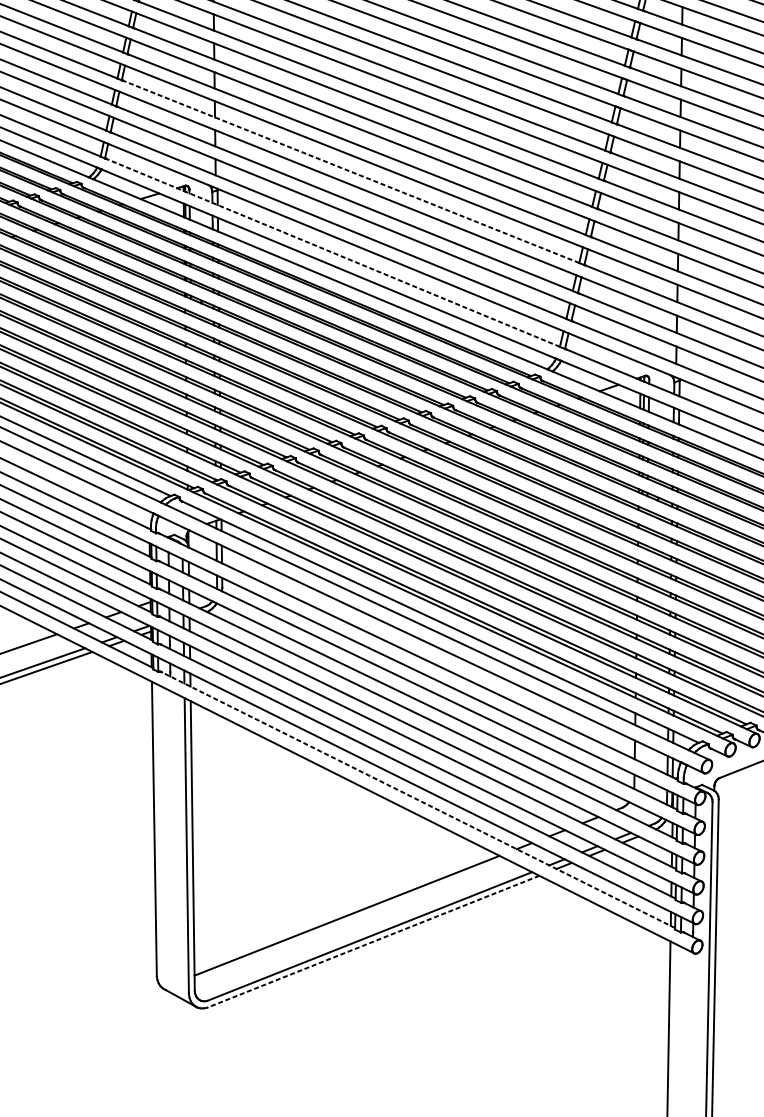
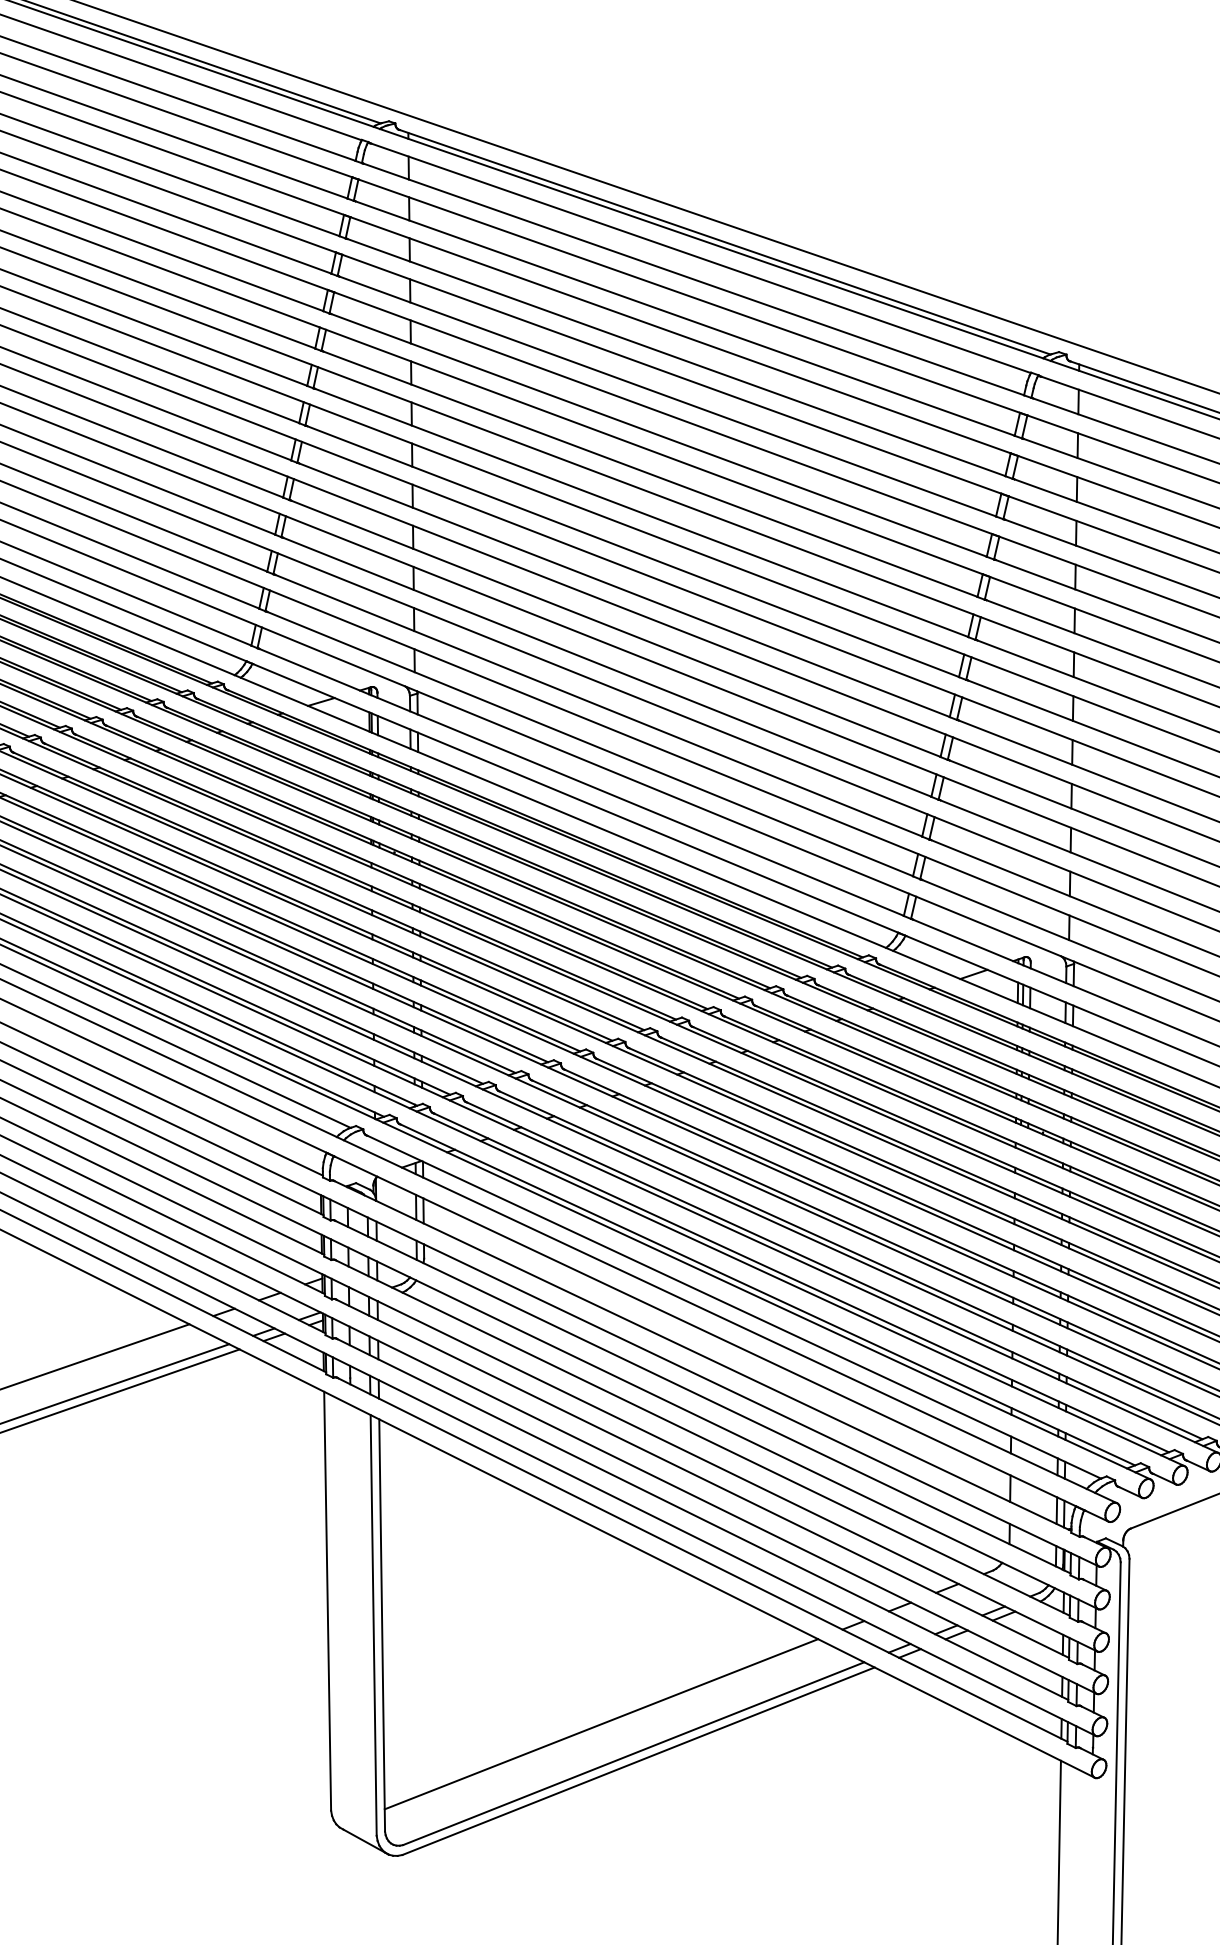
line: (350, 171) -> (606, 666), dashed -> solid
line: (332, 252) -> (580, 782), dashed -> solid
line: (417, 799) -> (701, 1559), dashed -> solid
line: (373, 941) -> (638, 1761), dashed -> solid

